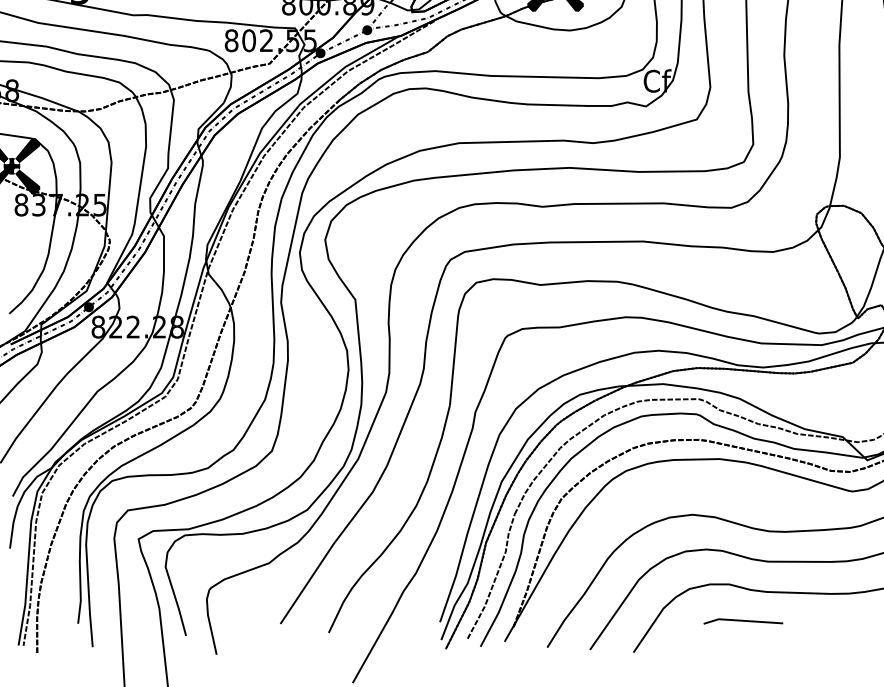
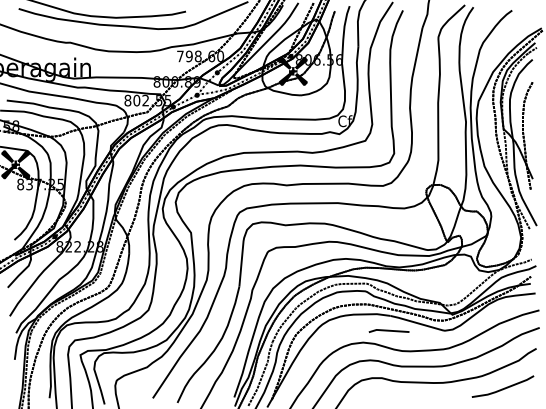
line: (742, 620) -> (388, 330), moved

